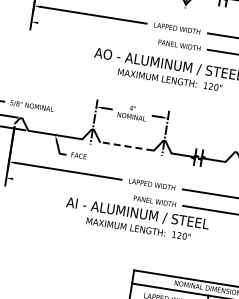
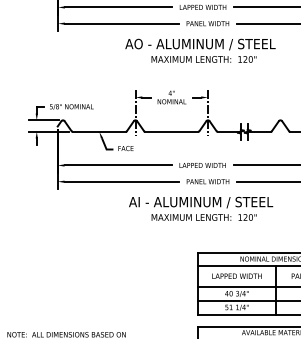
line: (94, 31) -> (121, 23), added
line: (126, 146) -> (171, 131), dashed -> solid
line: (69, 187) -> (121, 181), added
text: (137, 219) -> (201, 208), moved

